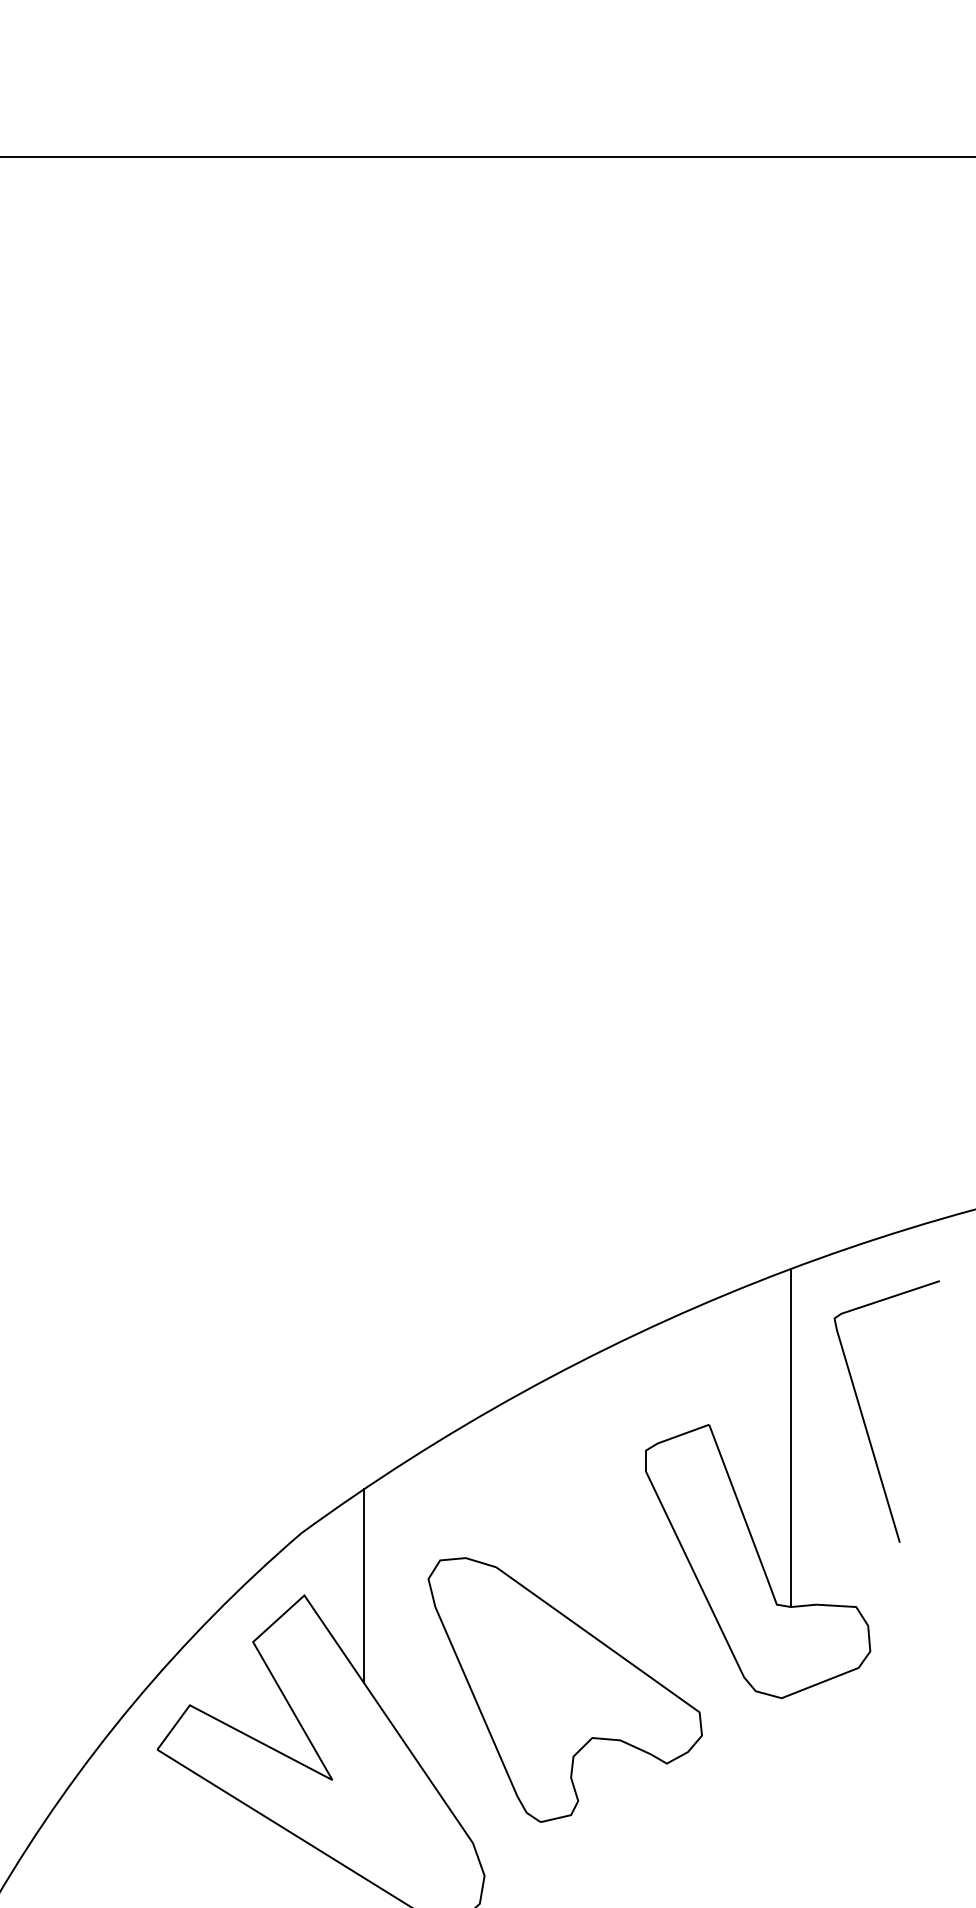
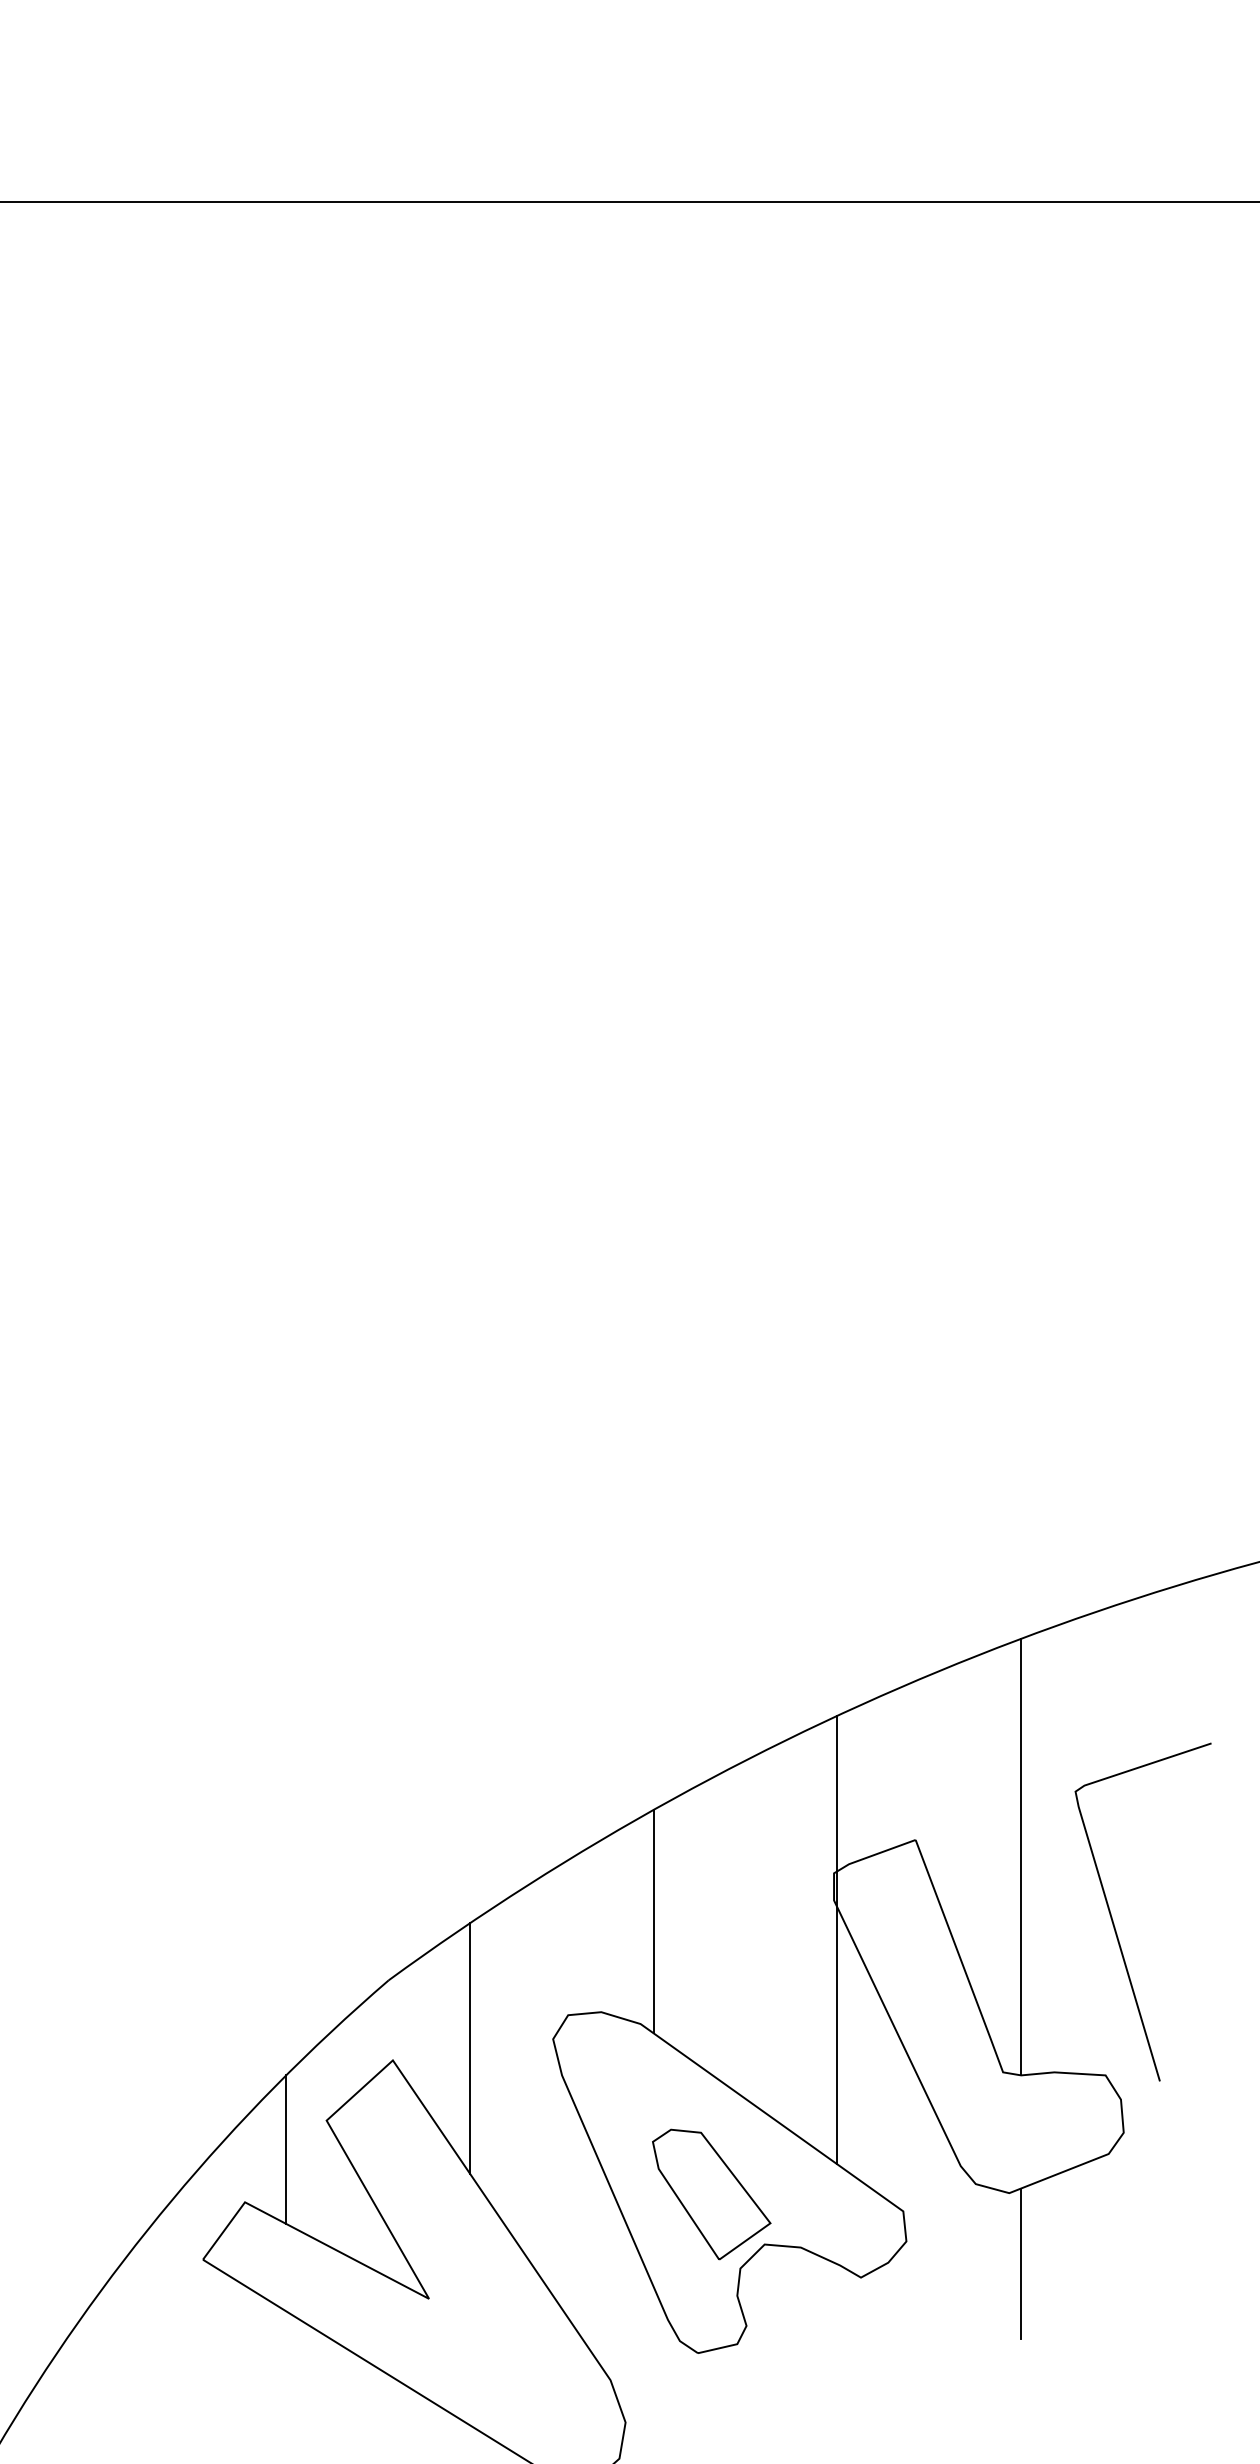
line: (863, 1418) -> (1113, 1920), moved
line: (506, 1487) -> (653, 1921), added
line: (648, 1501) -> (837, 1939), added
line: (222, 1664) -> (286, 2149), added
part: (551, 1699) -> (711, 2194), added
line: (790, 1752) -> (1020, 2263), added

